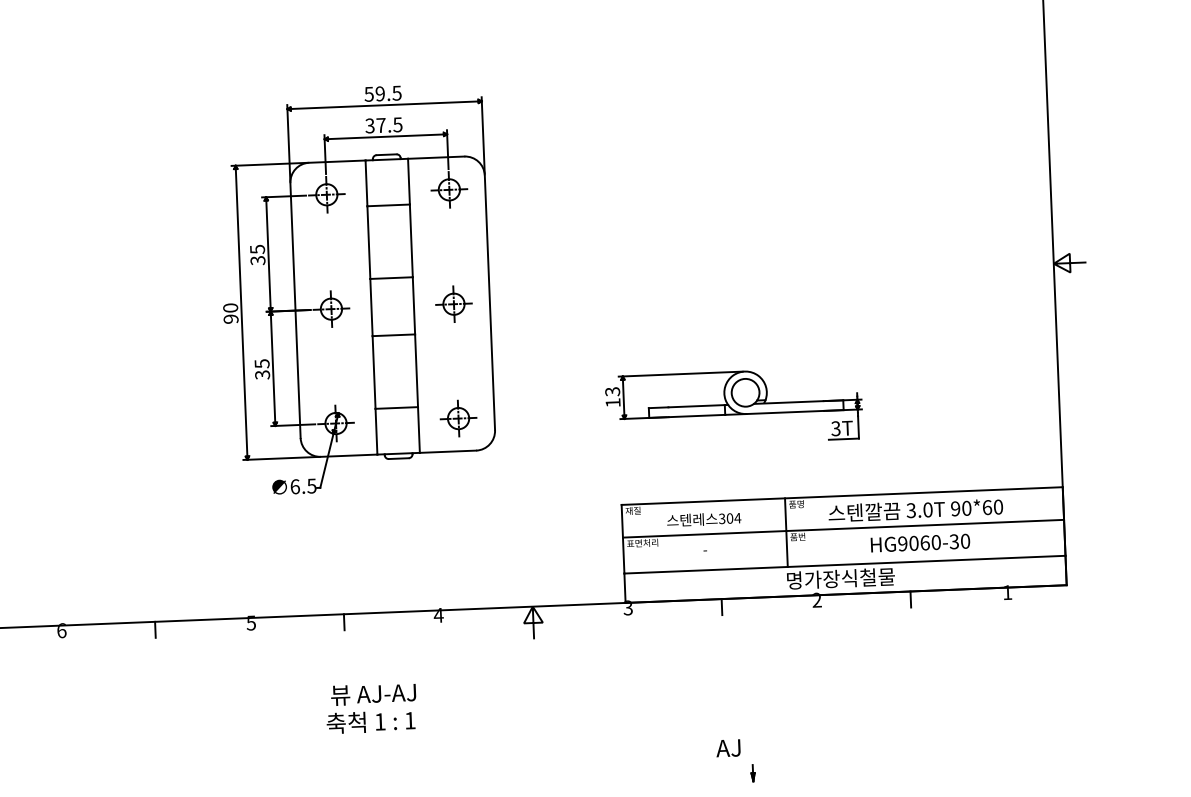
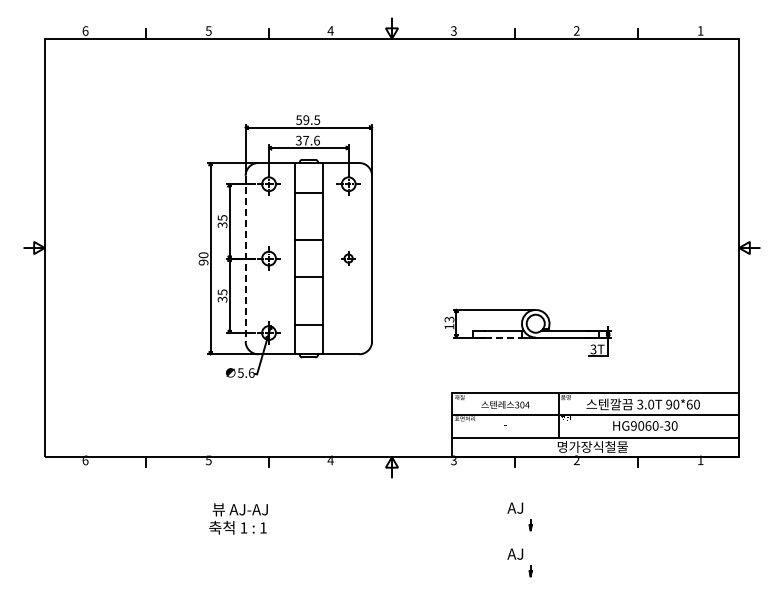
text: (397, 124) -> (316, 140), 37.5 -> 37.6
part: (453, 304) -> (348, 258), size x0.6
line: (295, 310) -> (245, 258), solid -> dashed
line: (698, 415) -> (504, 337), solid -> dashed
part: (458, 417) -> (348, 332), removed
text: (302, 485) -> (245, 372), 6.5 -> 5.6
part: (732, 690) -> (519, 516), added
text: (371, 707) -> (238, 518), moved

